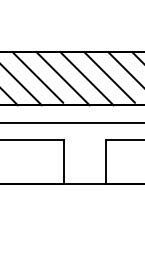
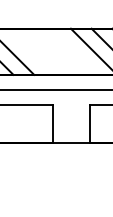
line: (37, 77) -> (30, 50), removed
line: (62, 78) -> (52, 51), removed
line: (86, 78) -> (72, 51), removed

